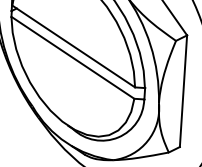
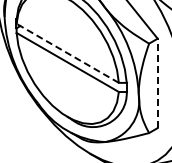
line: (73, 46) -> (67, 53), solid -> dashed
line: (183, 91) -> (157, 83), solid -> dashed

